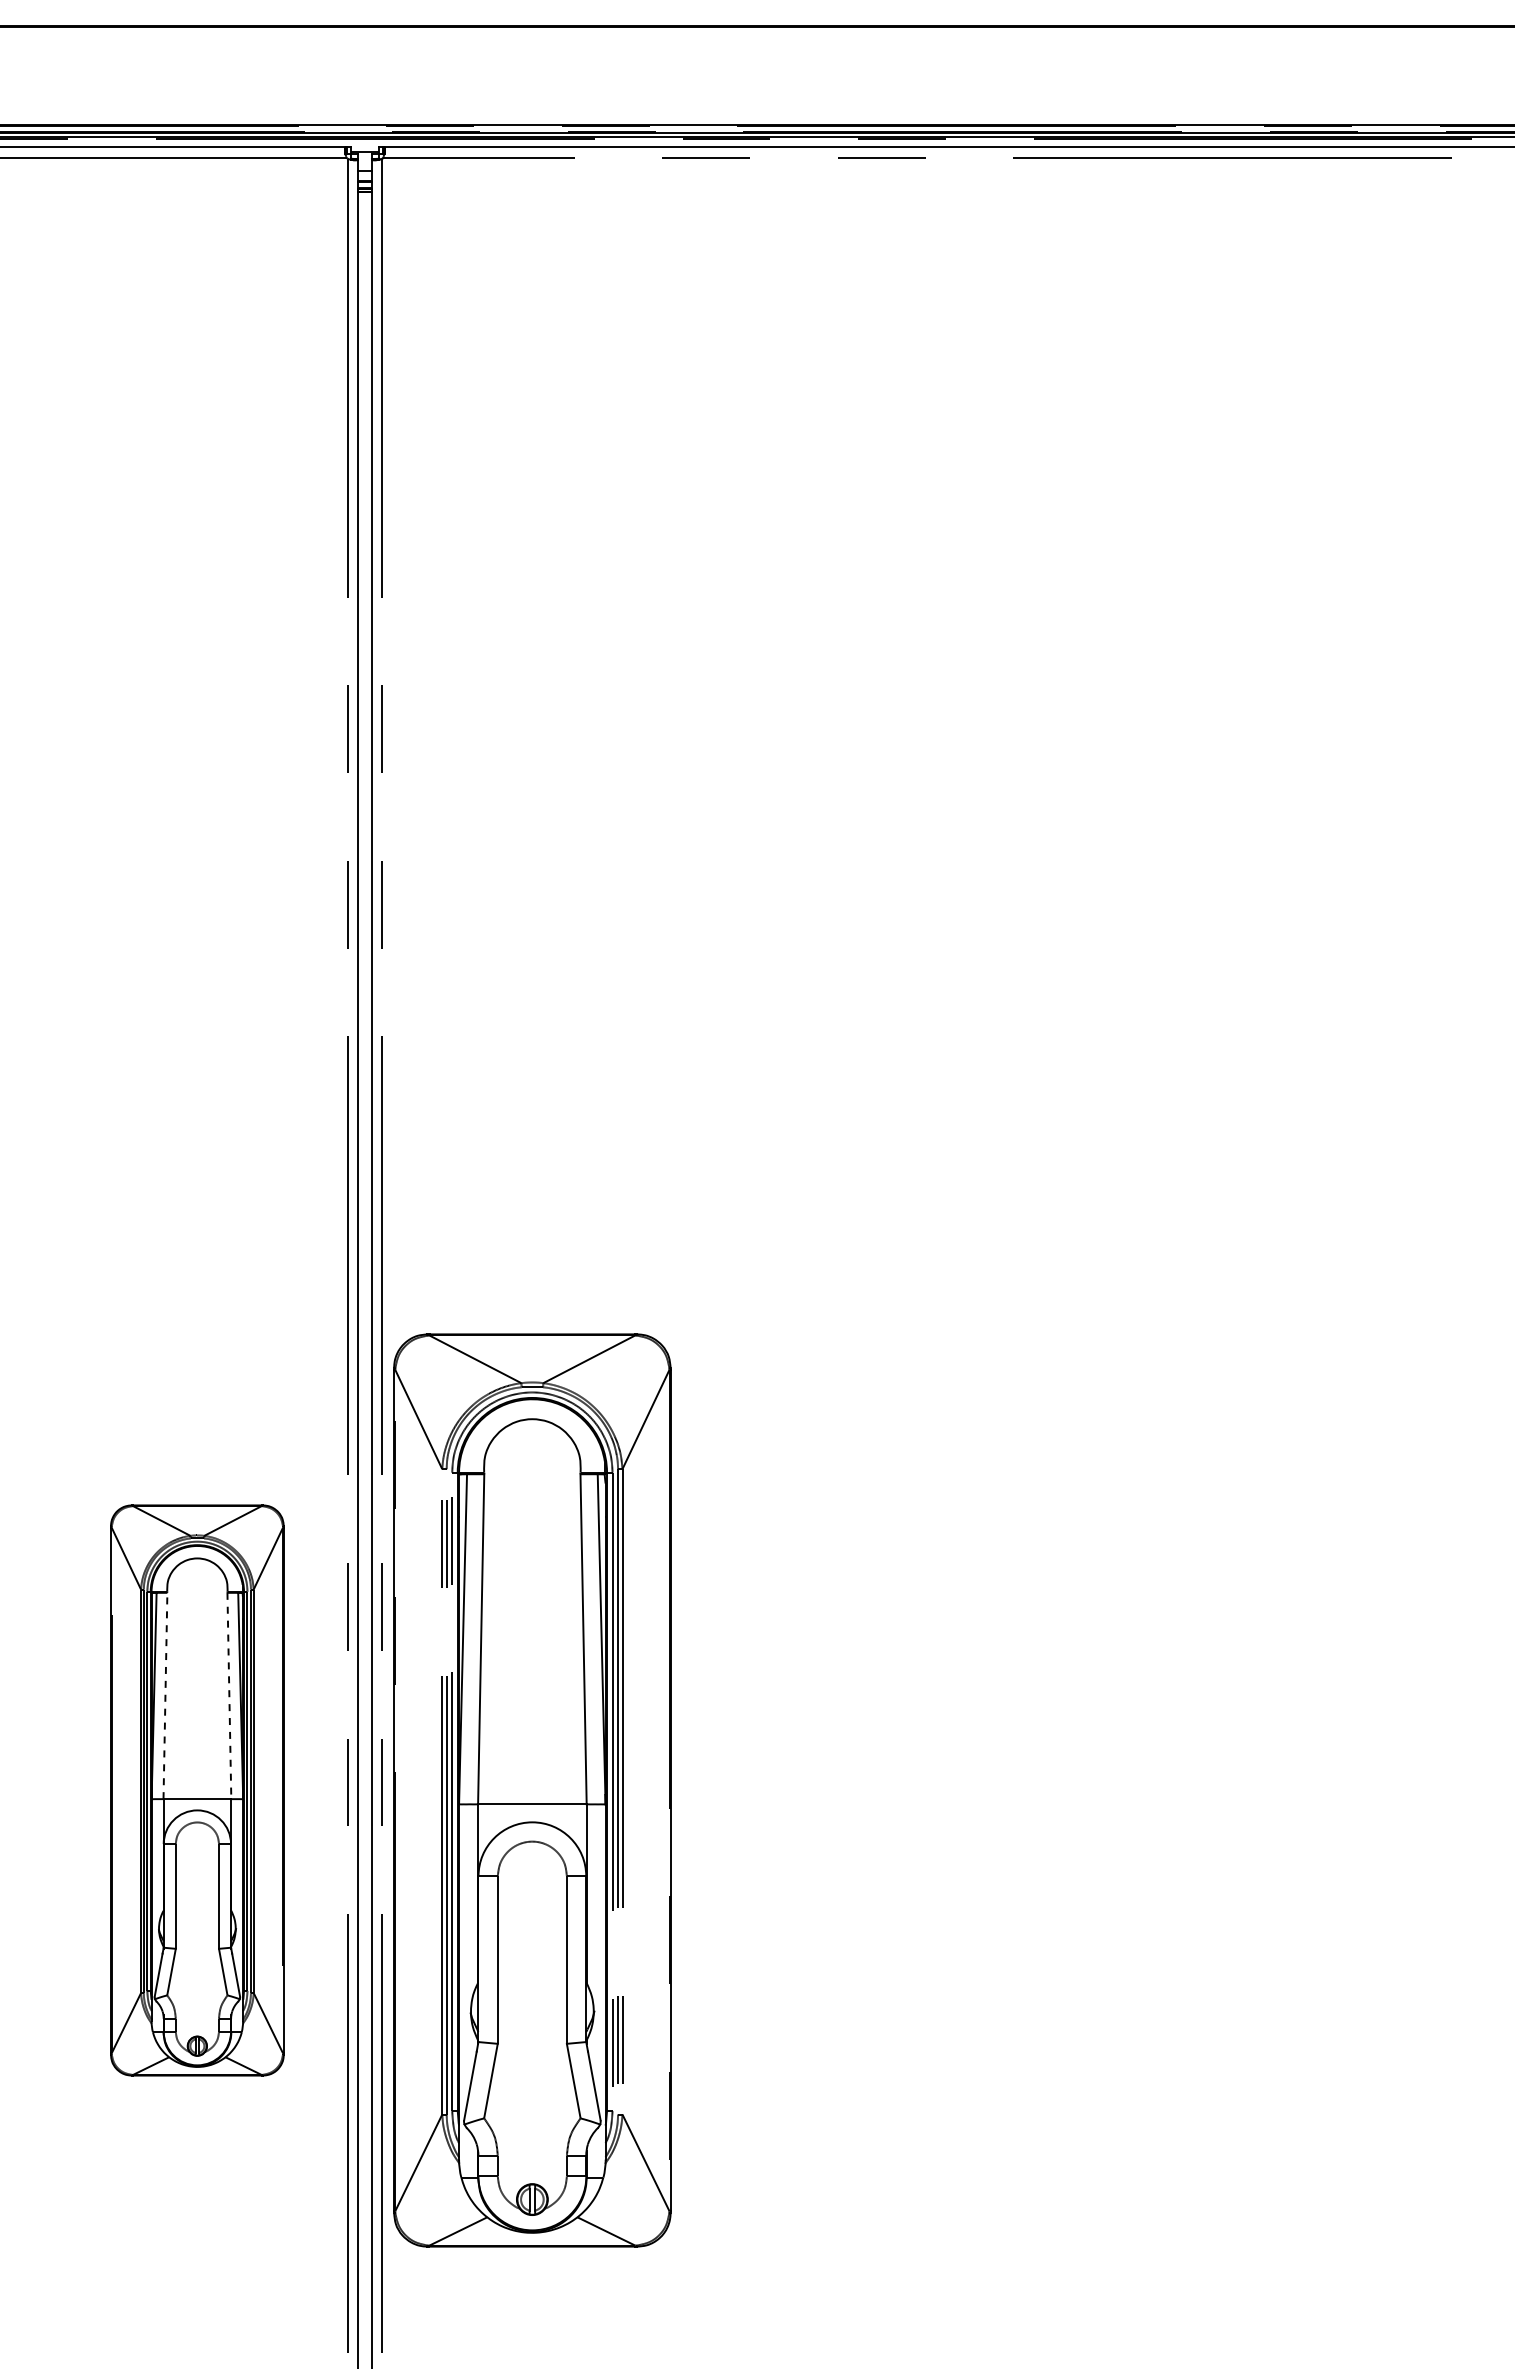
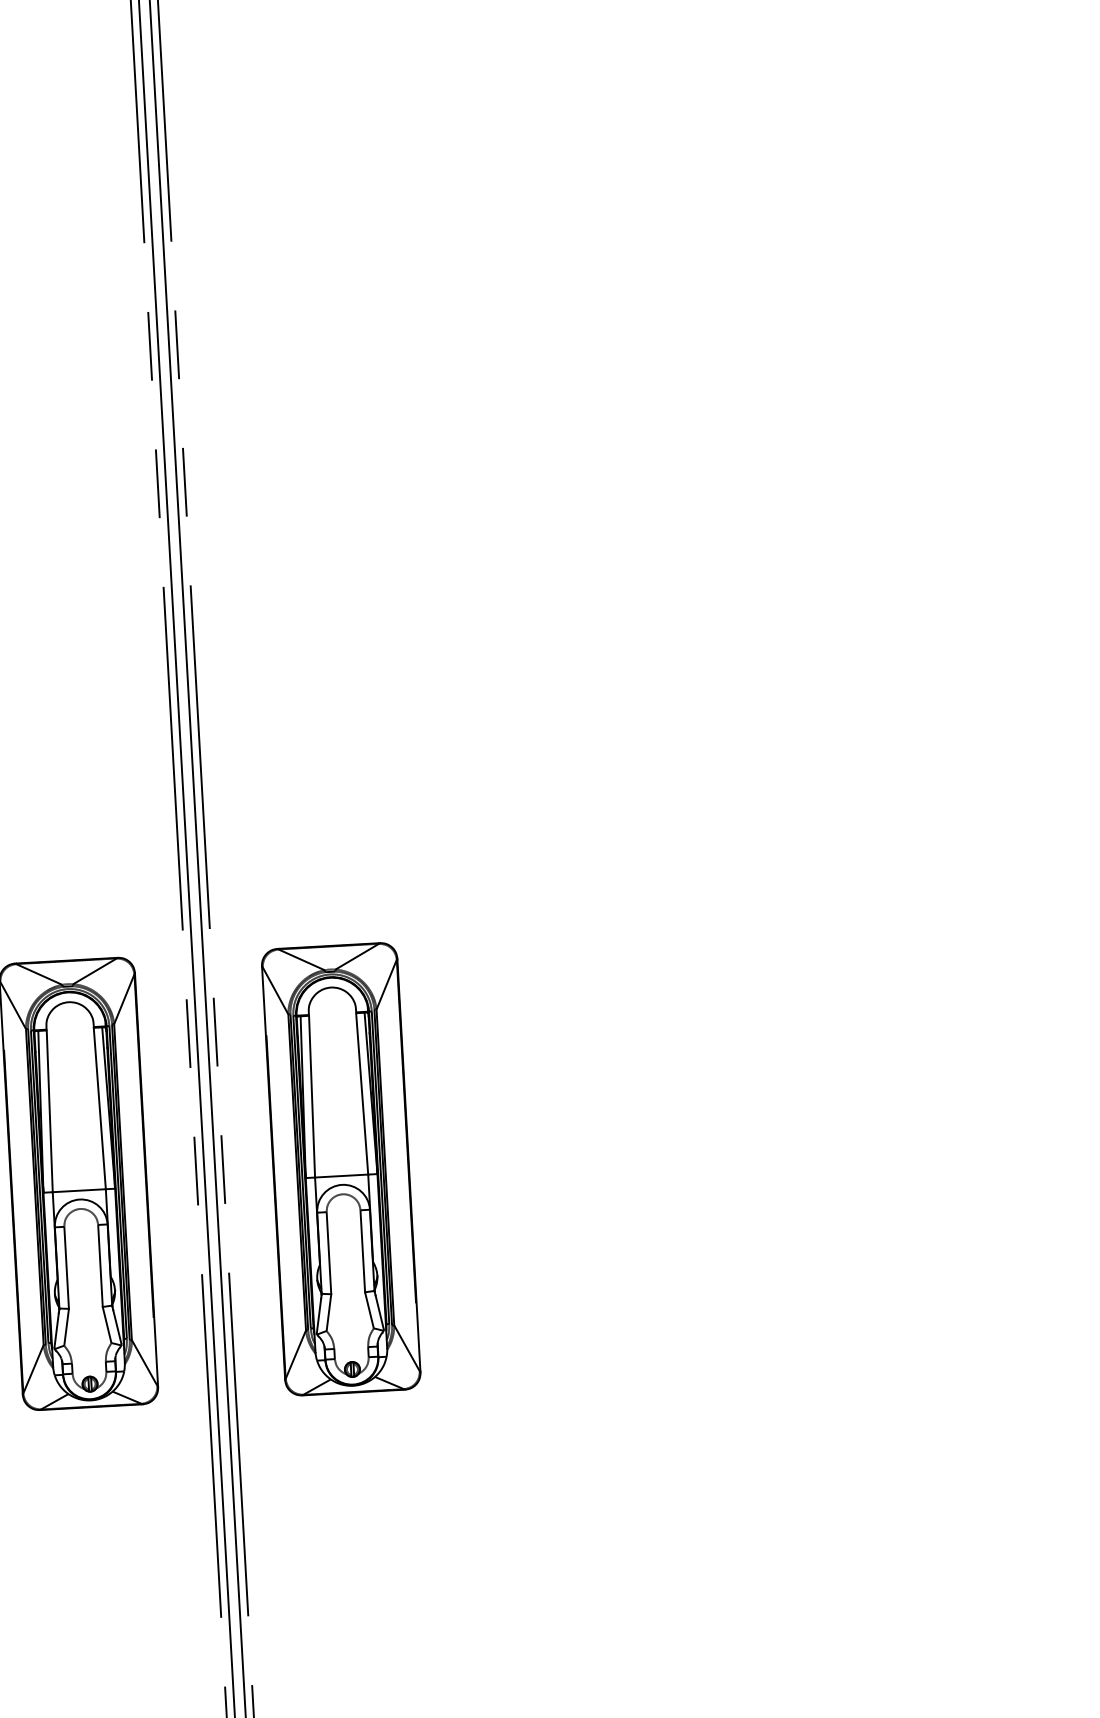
line: (165, 1695) -> (49, 1110), dashed -> solid
line: (229, 1696) -> (99, 1108), dashed -> solid
part: (532, 1790) -> (341, 1169), size x0.62

